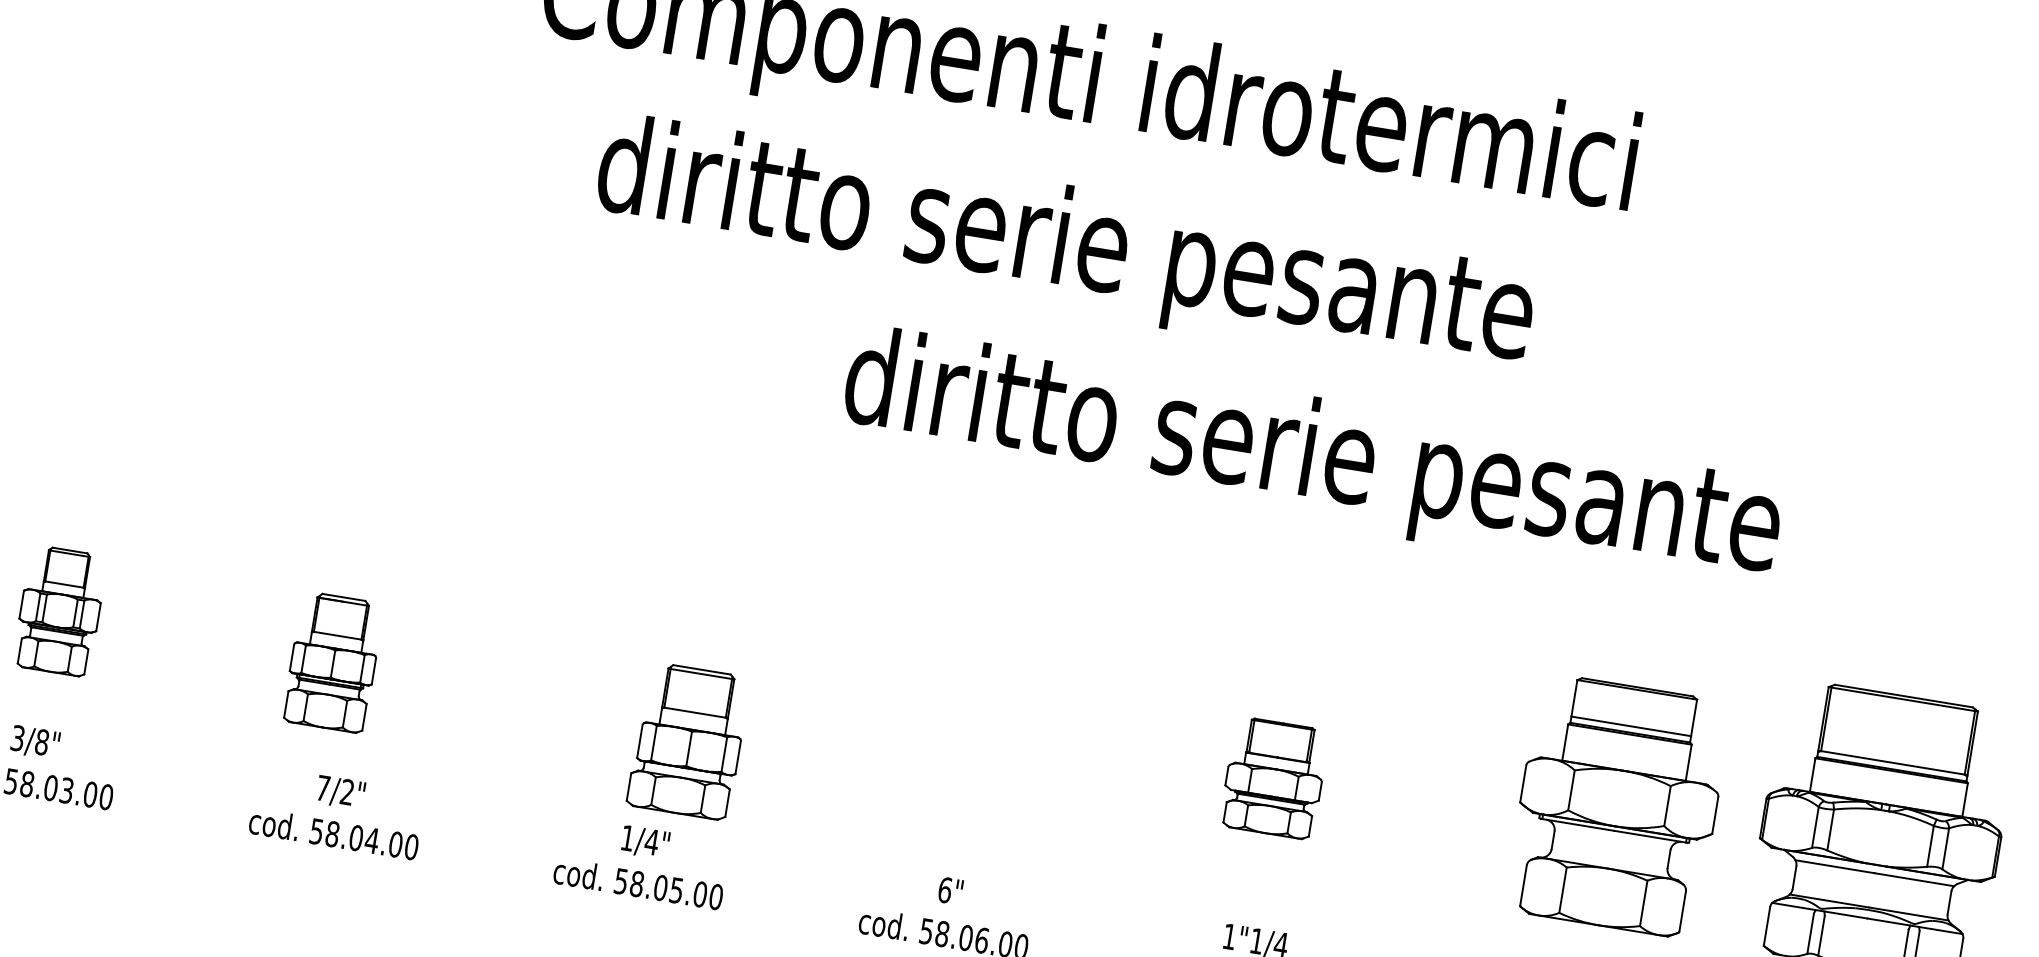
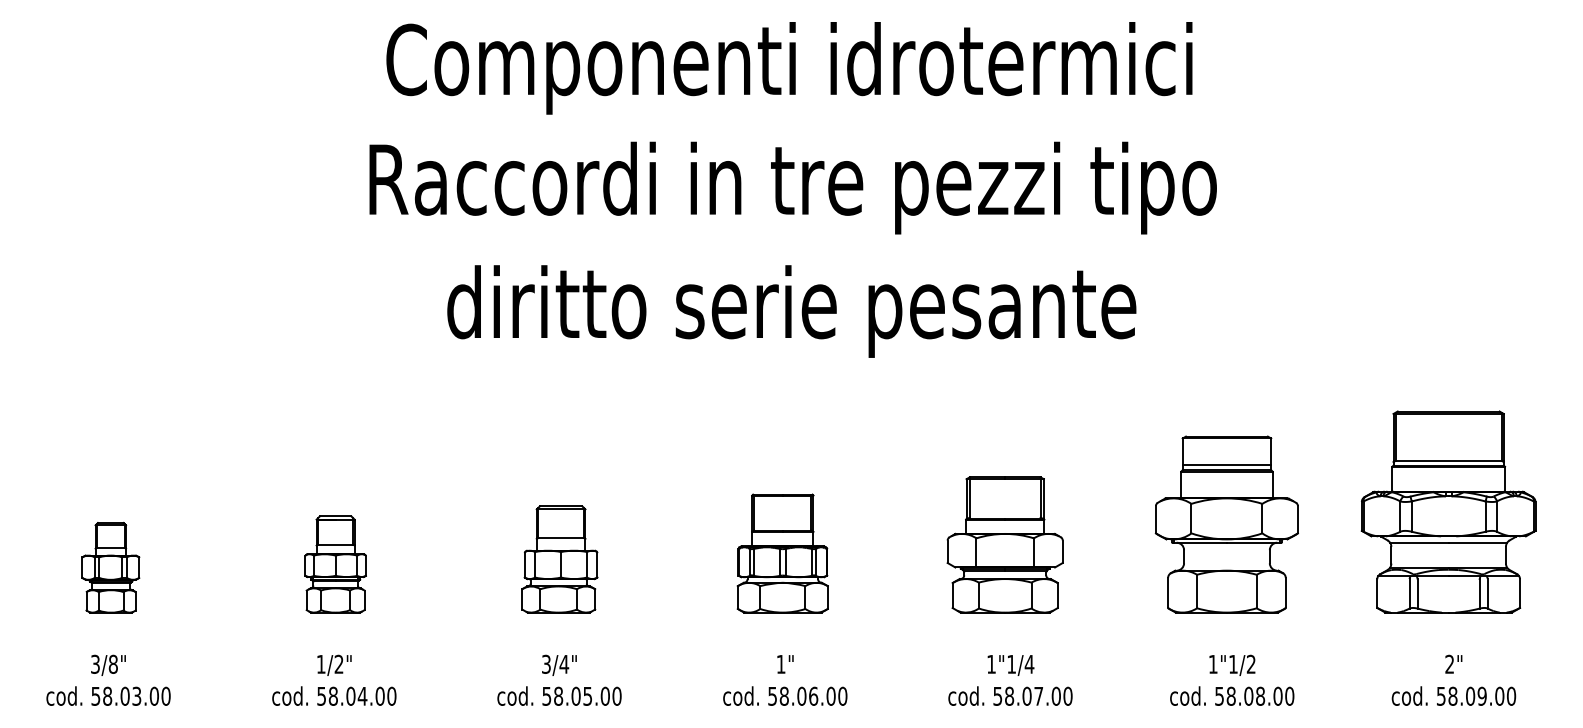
text: (1066, 247) -> (792, 187), diritto serie pesante -> Raccordi in tre pezzi tipo
text: (1311, 460) -> (791, 311), moved
part: (333, 662) -> (335, 564), moved
part: (971, 740) -> (782, 553), added
part: (688, 741) -> (559, 559), moved
part: (1273, 777) -> (1004, 544), size x1.67
text: (323, 788) -> (321, 664), 7/2" -> 1/2"
part: (1617, 806) -> (1226, 524), moved
text: (628, 837) -> (546, 663), 1/4" -> 3/4"
text: (944, 888) -> (780, 663), 6" -> 1"

